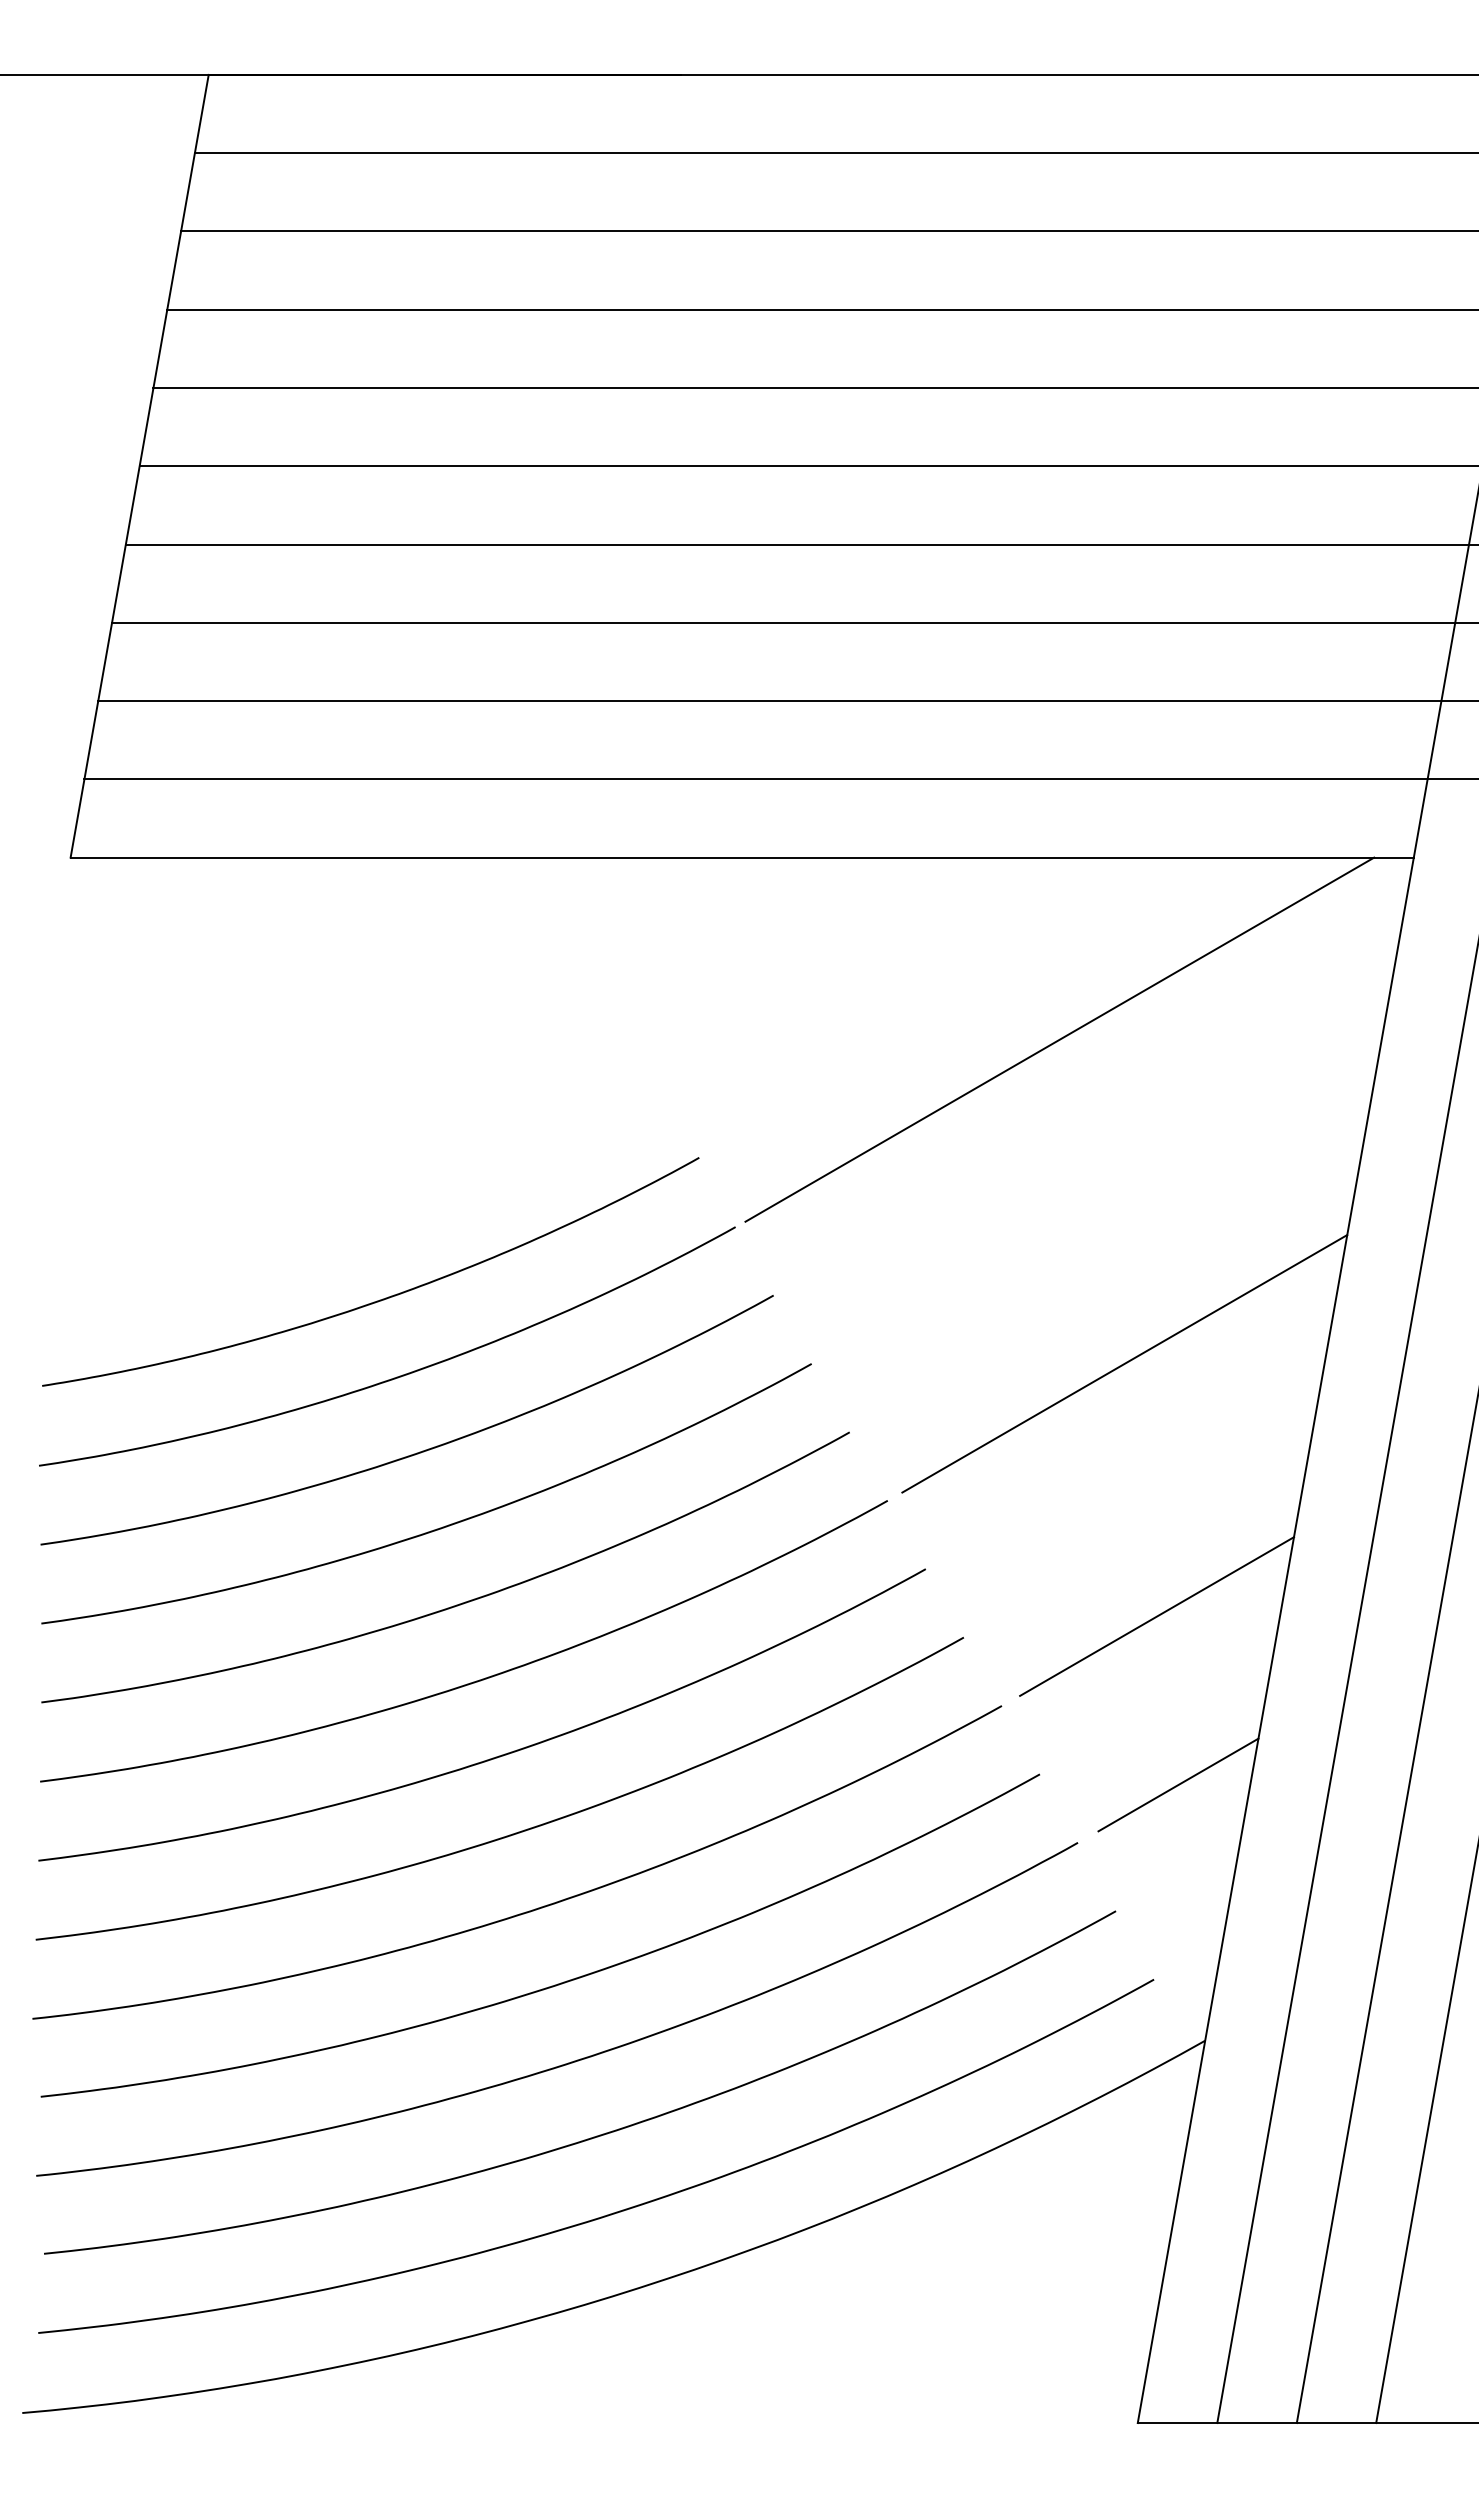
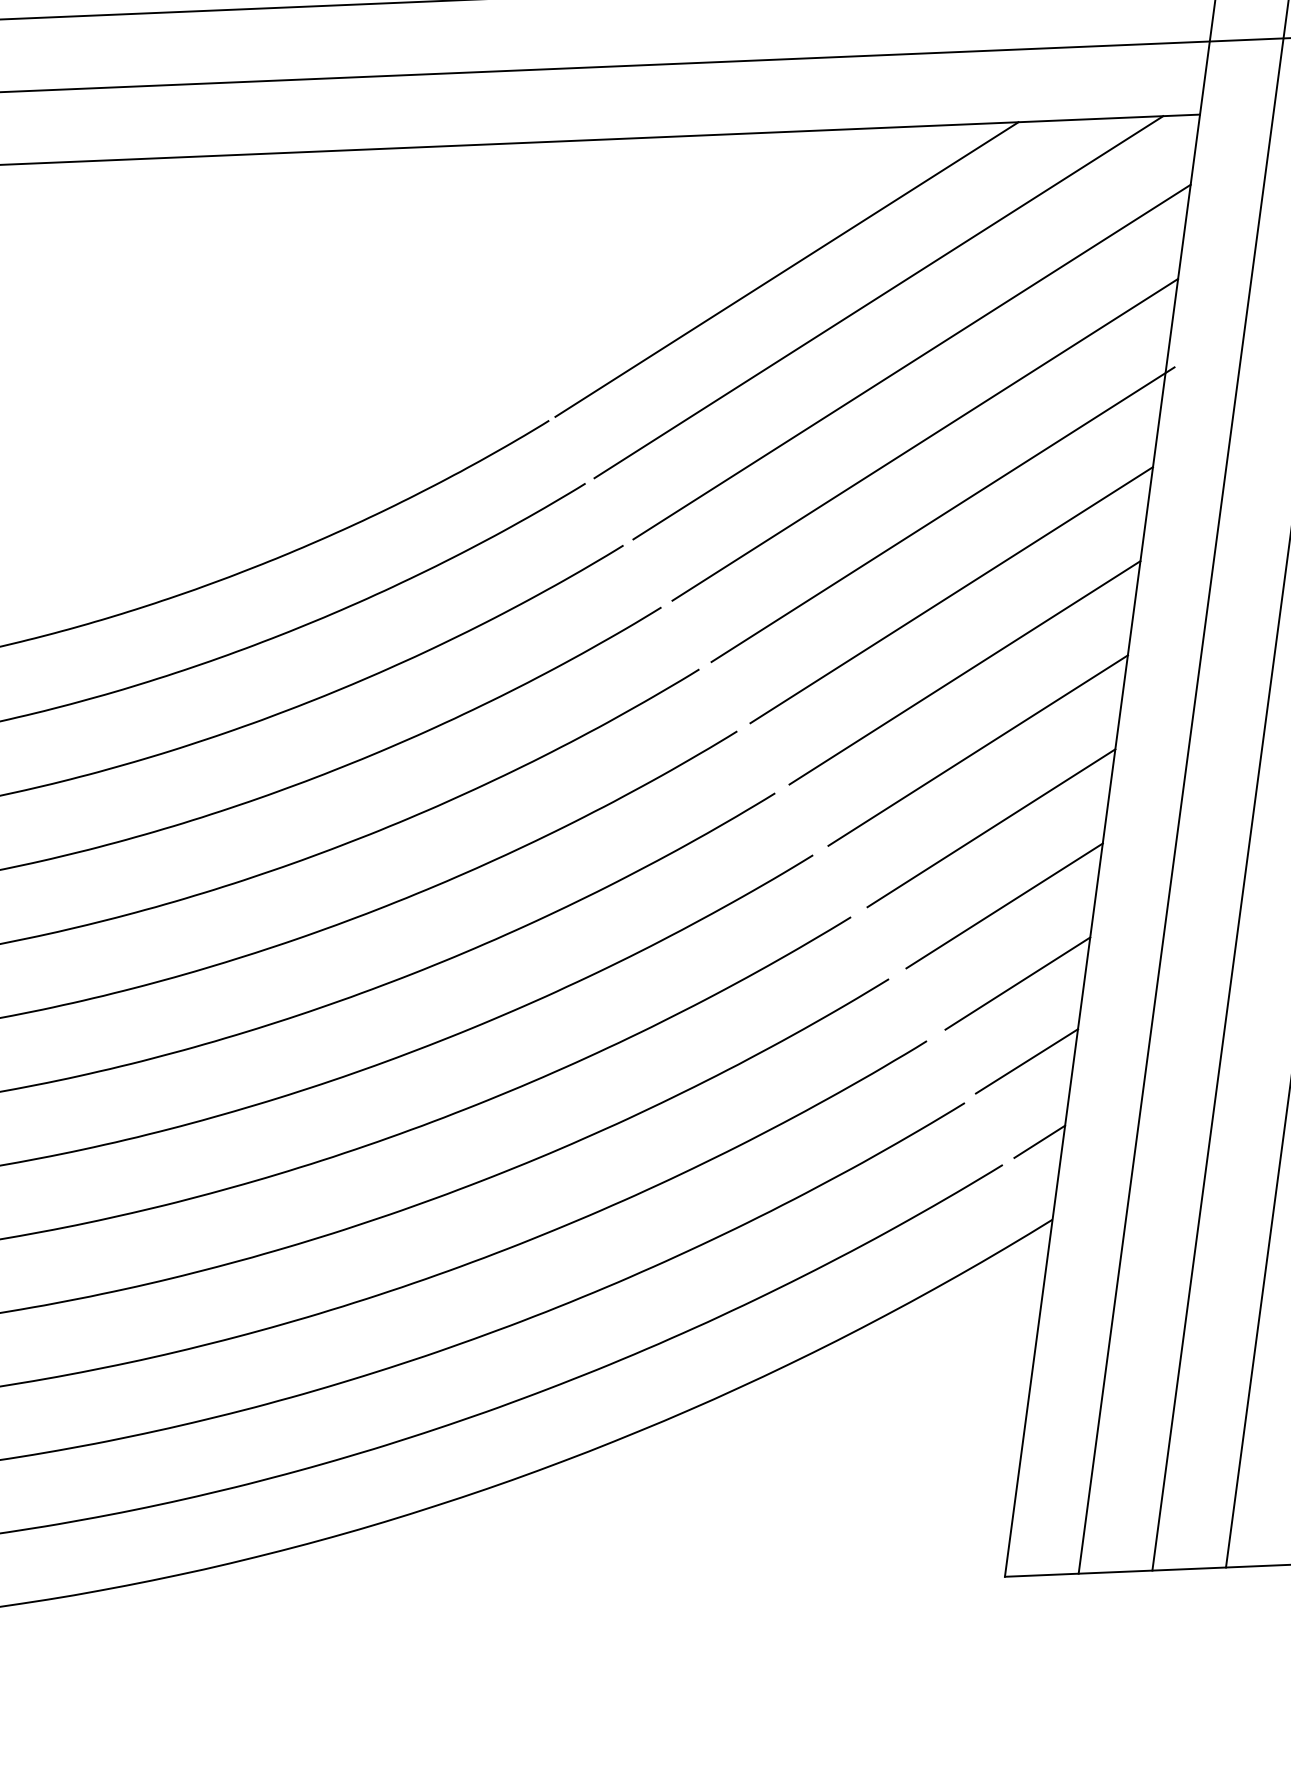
line: (962, 1005) -> (787, 269), added
line: (1092, 1110) -> (911, 361), added
line: (1102, 1195) -> (924, 439), added
line: (1118, 1276) -> (942, 514), added
line: (1135, 1447) -> (964, 672), added
line: (1145, 1532) -> (977, 750), added
line: (1167, 1700) -> (1004, 905), added
line: (1184, 1868) -> (1026, 1060), added
line: (1194, 1956) -> (1039, 1141), added

